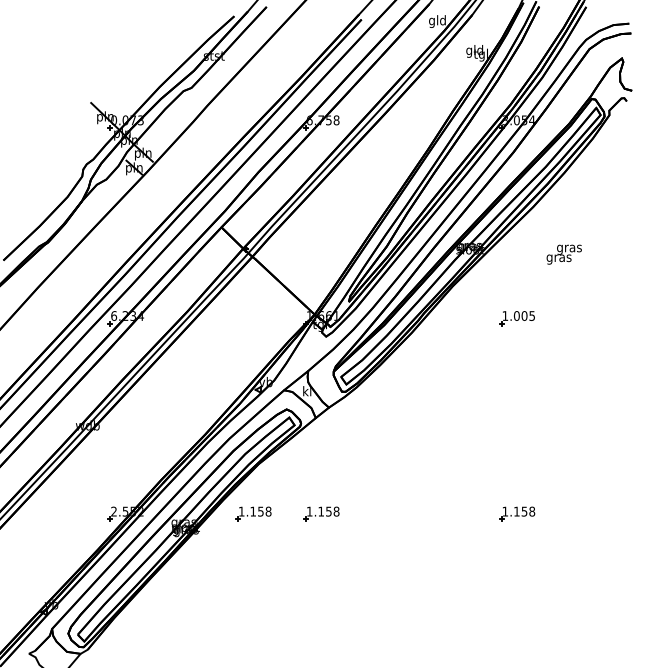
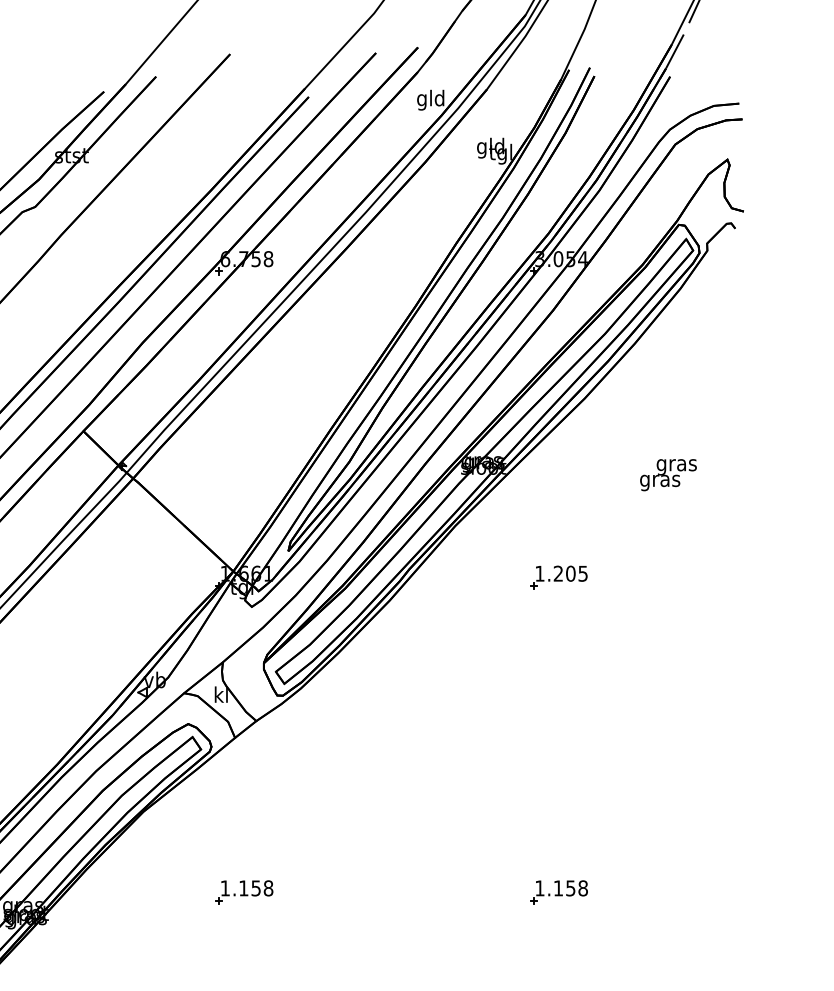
text: (563, 254) -> (667, 474), moved
text: (516, 315) -> (557, 572), 1.005 -> 1.205
part: (253, 513) -> (134, 891), removed

